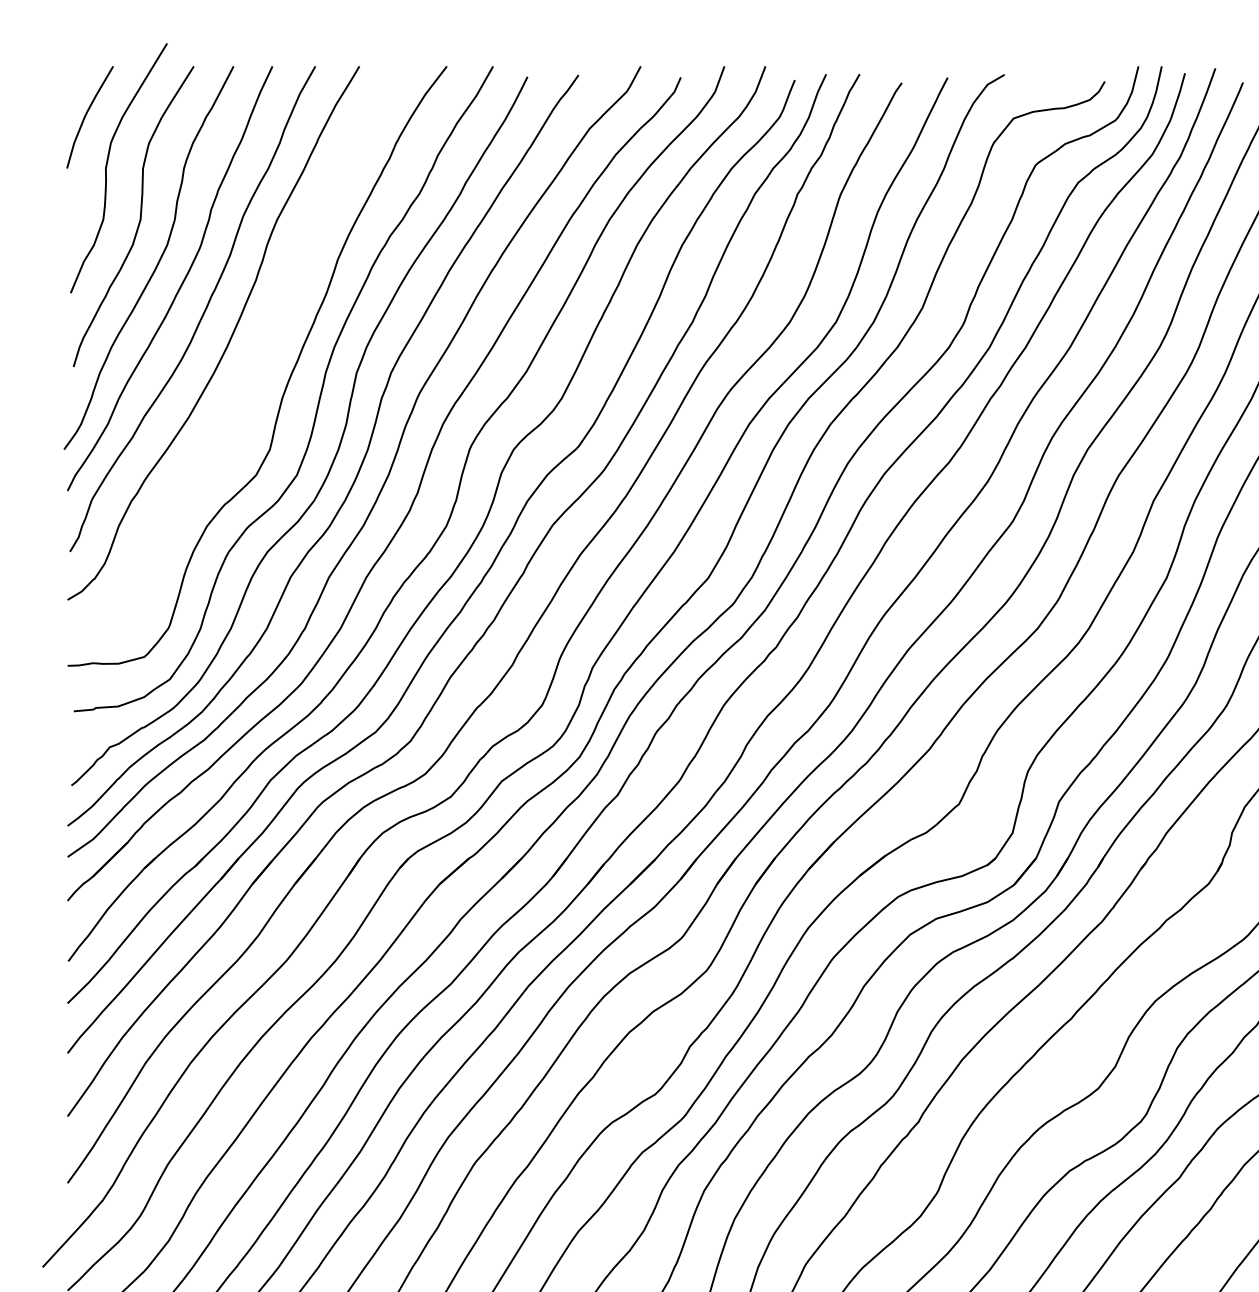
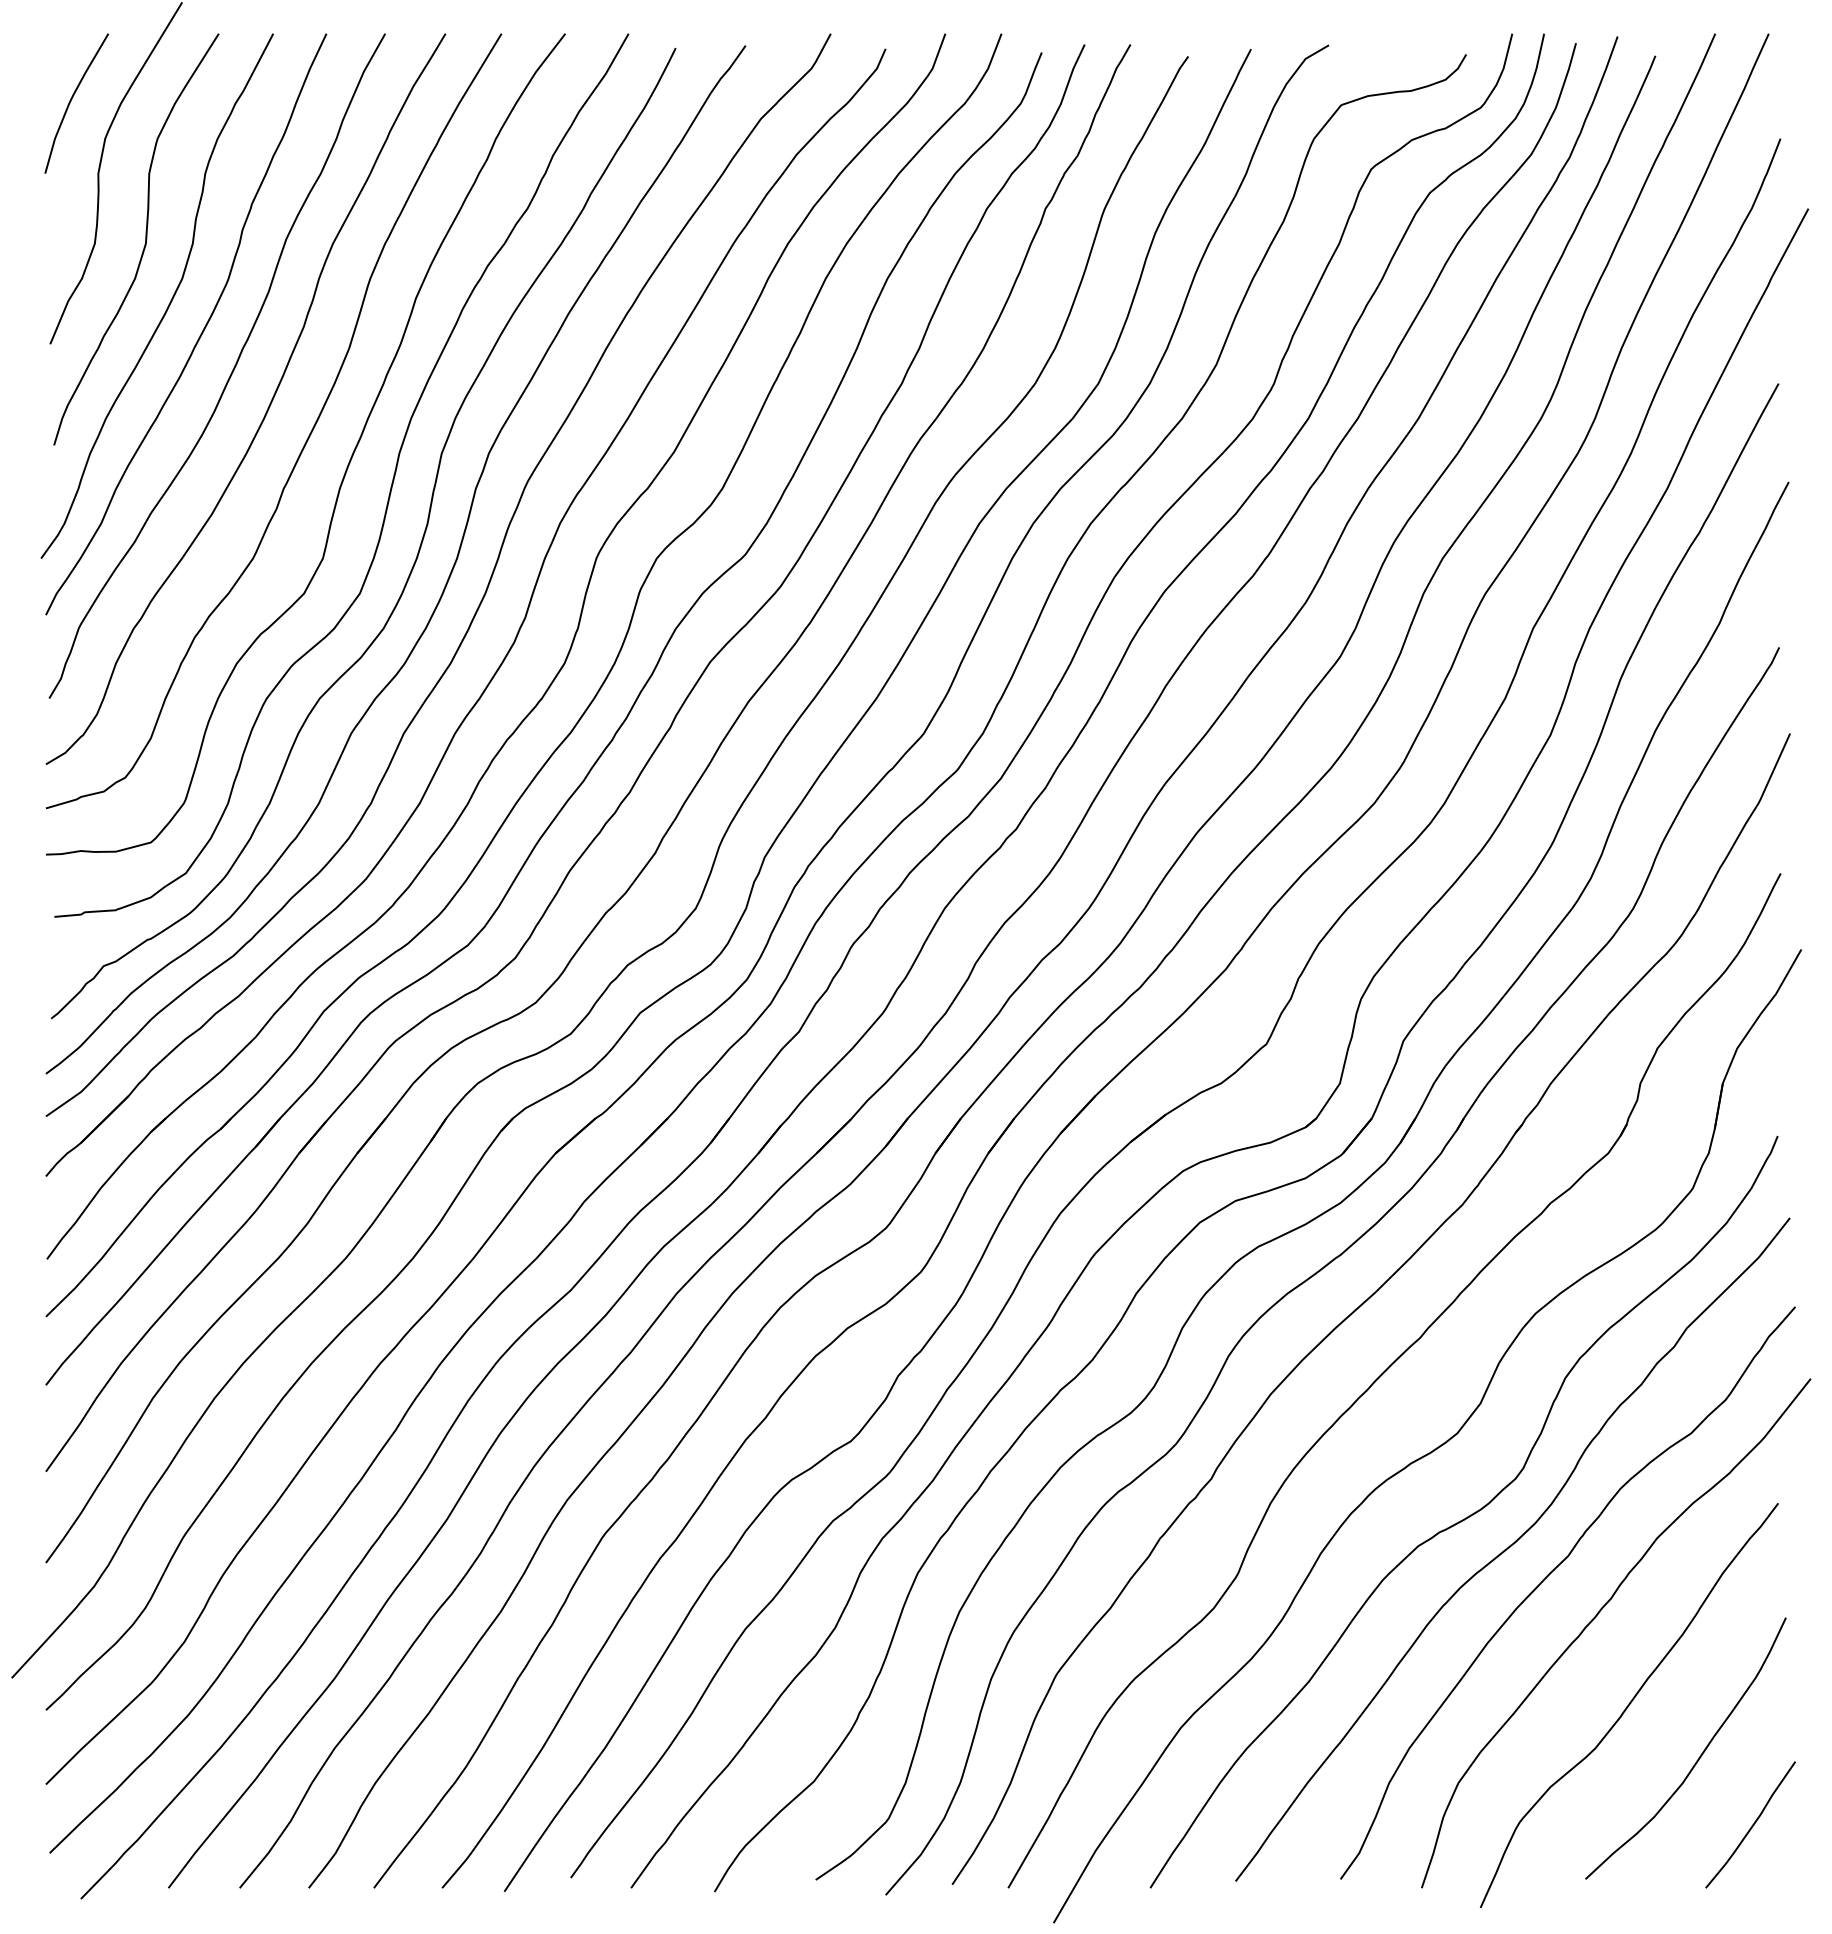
curve: (258, 361) -> (307, 437), added

